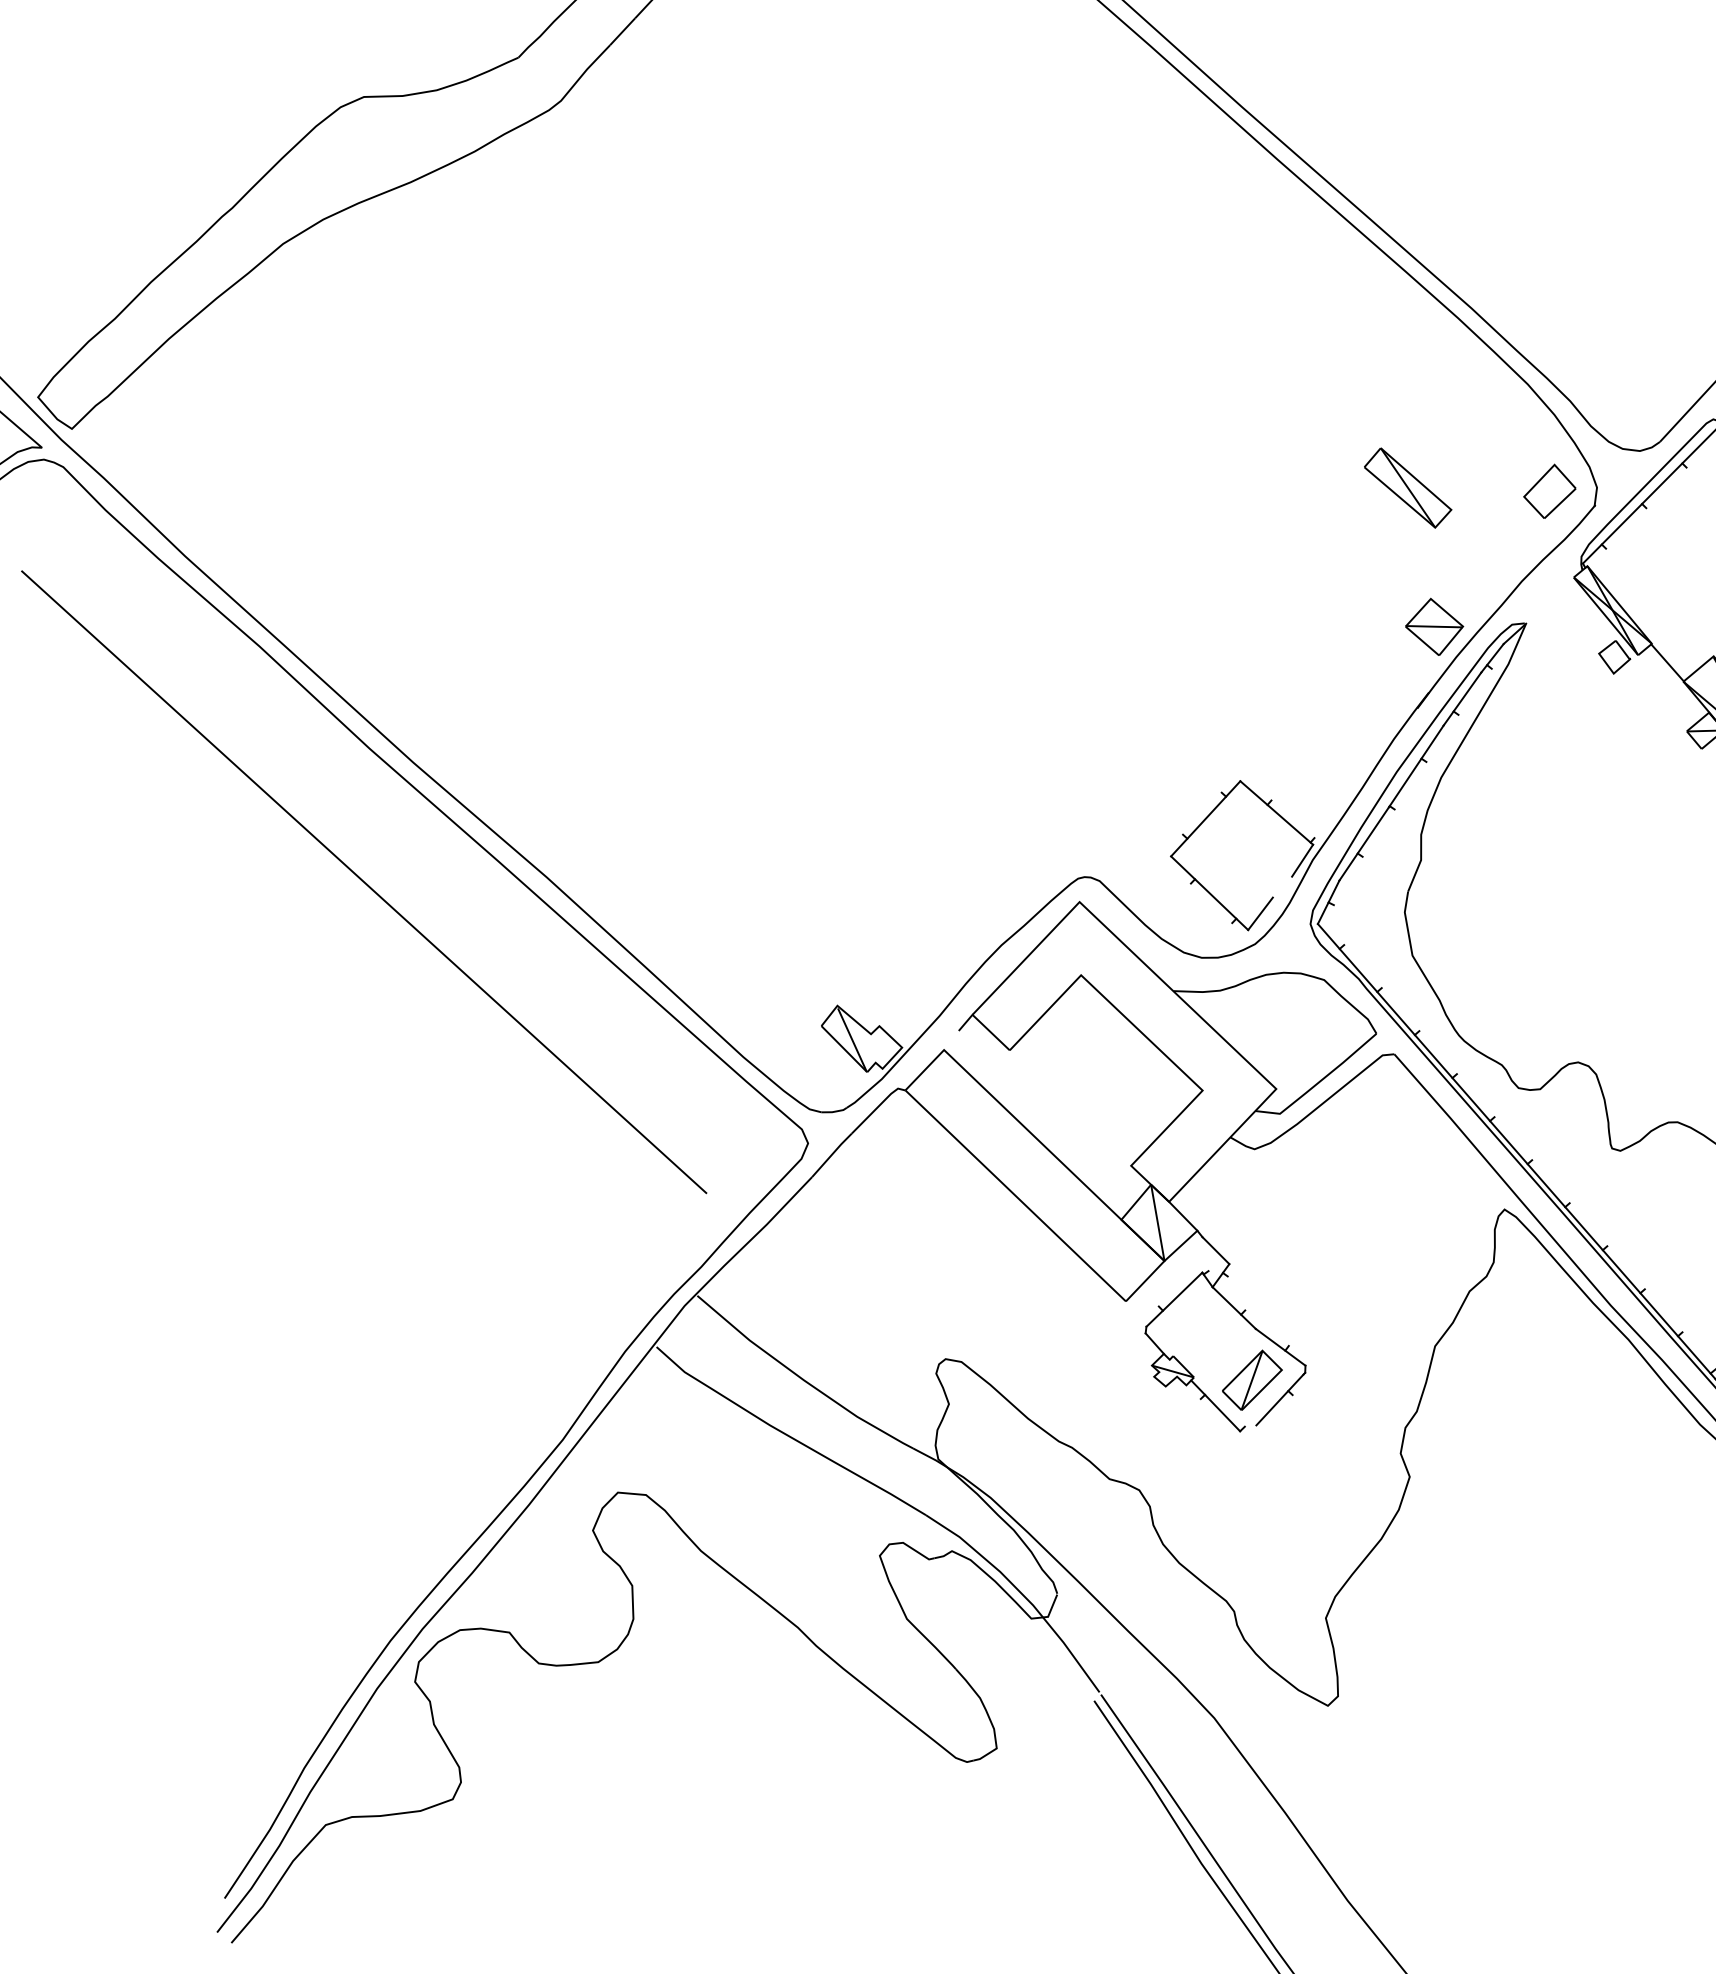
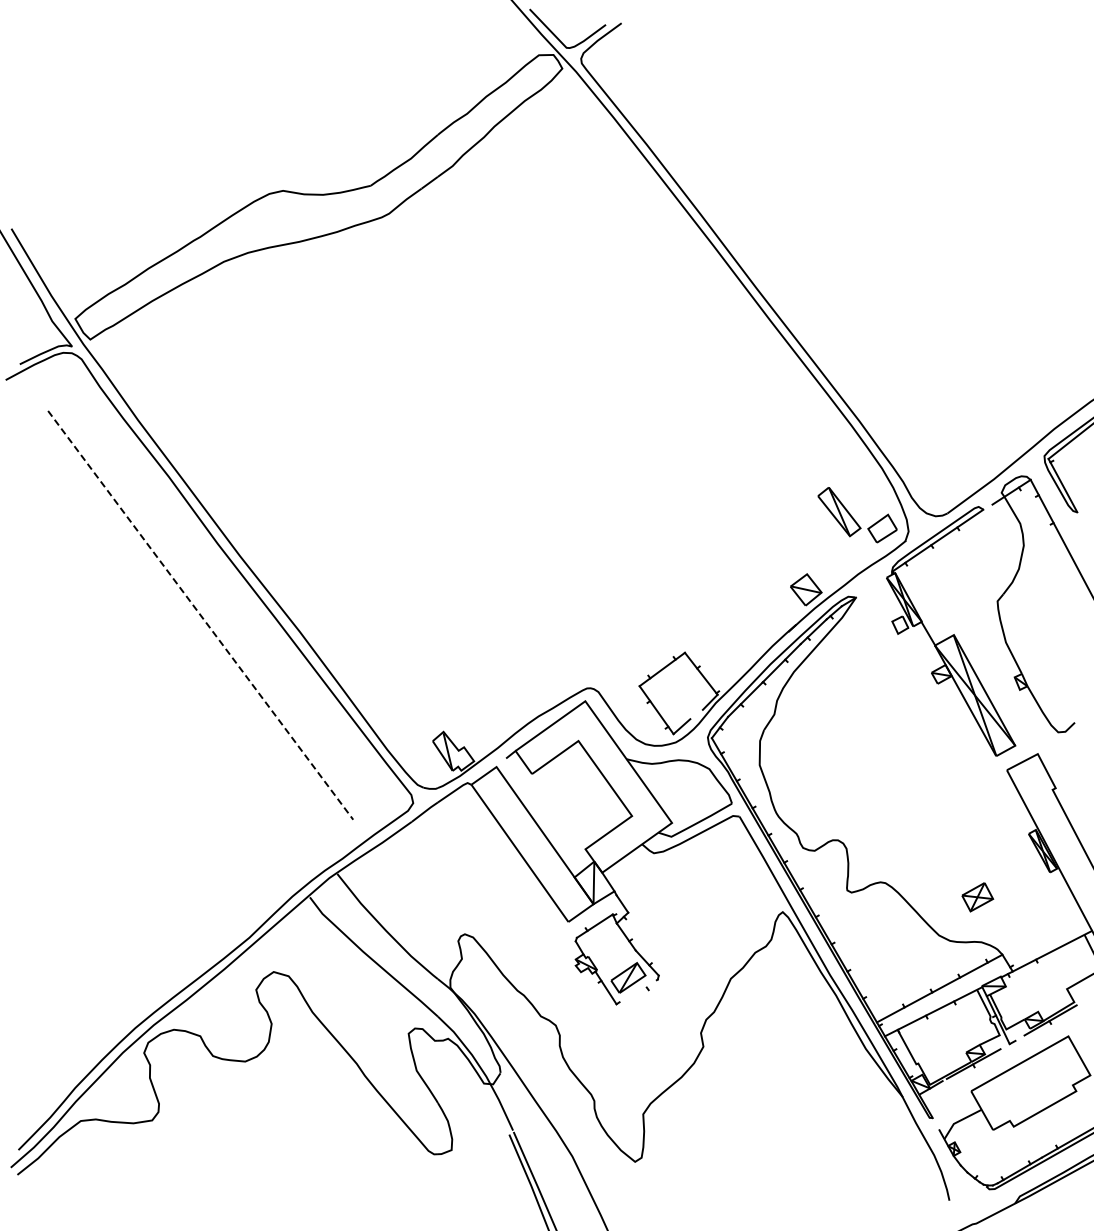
part: (1408, 488) -> (839, 512), moved
line: (365, 882) -> (201, 615), solid -> dashed
line: (1278, 1400) -> (640, 991), removed

